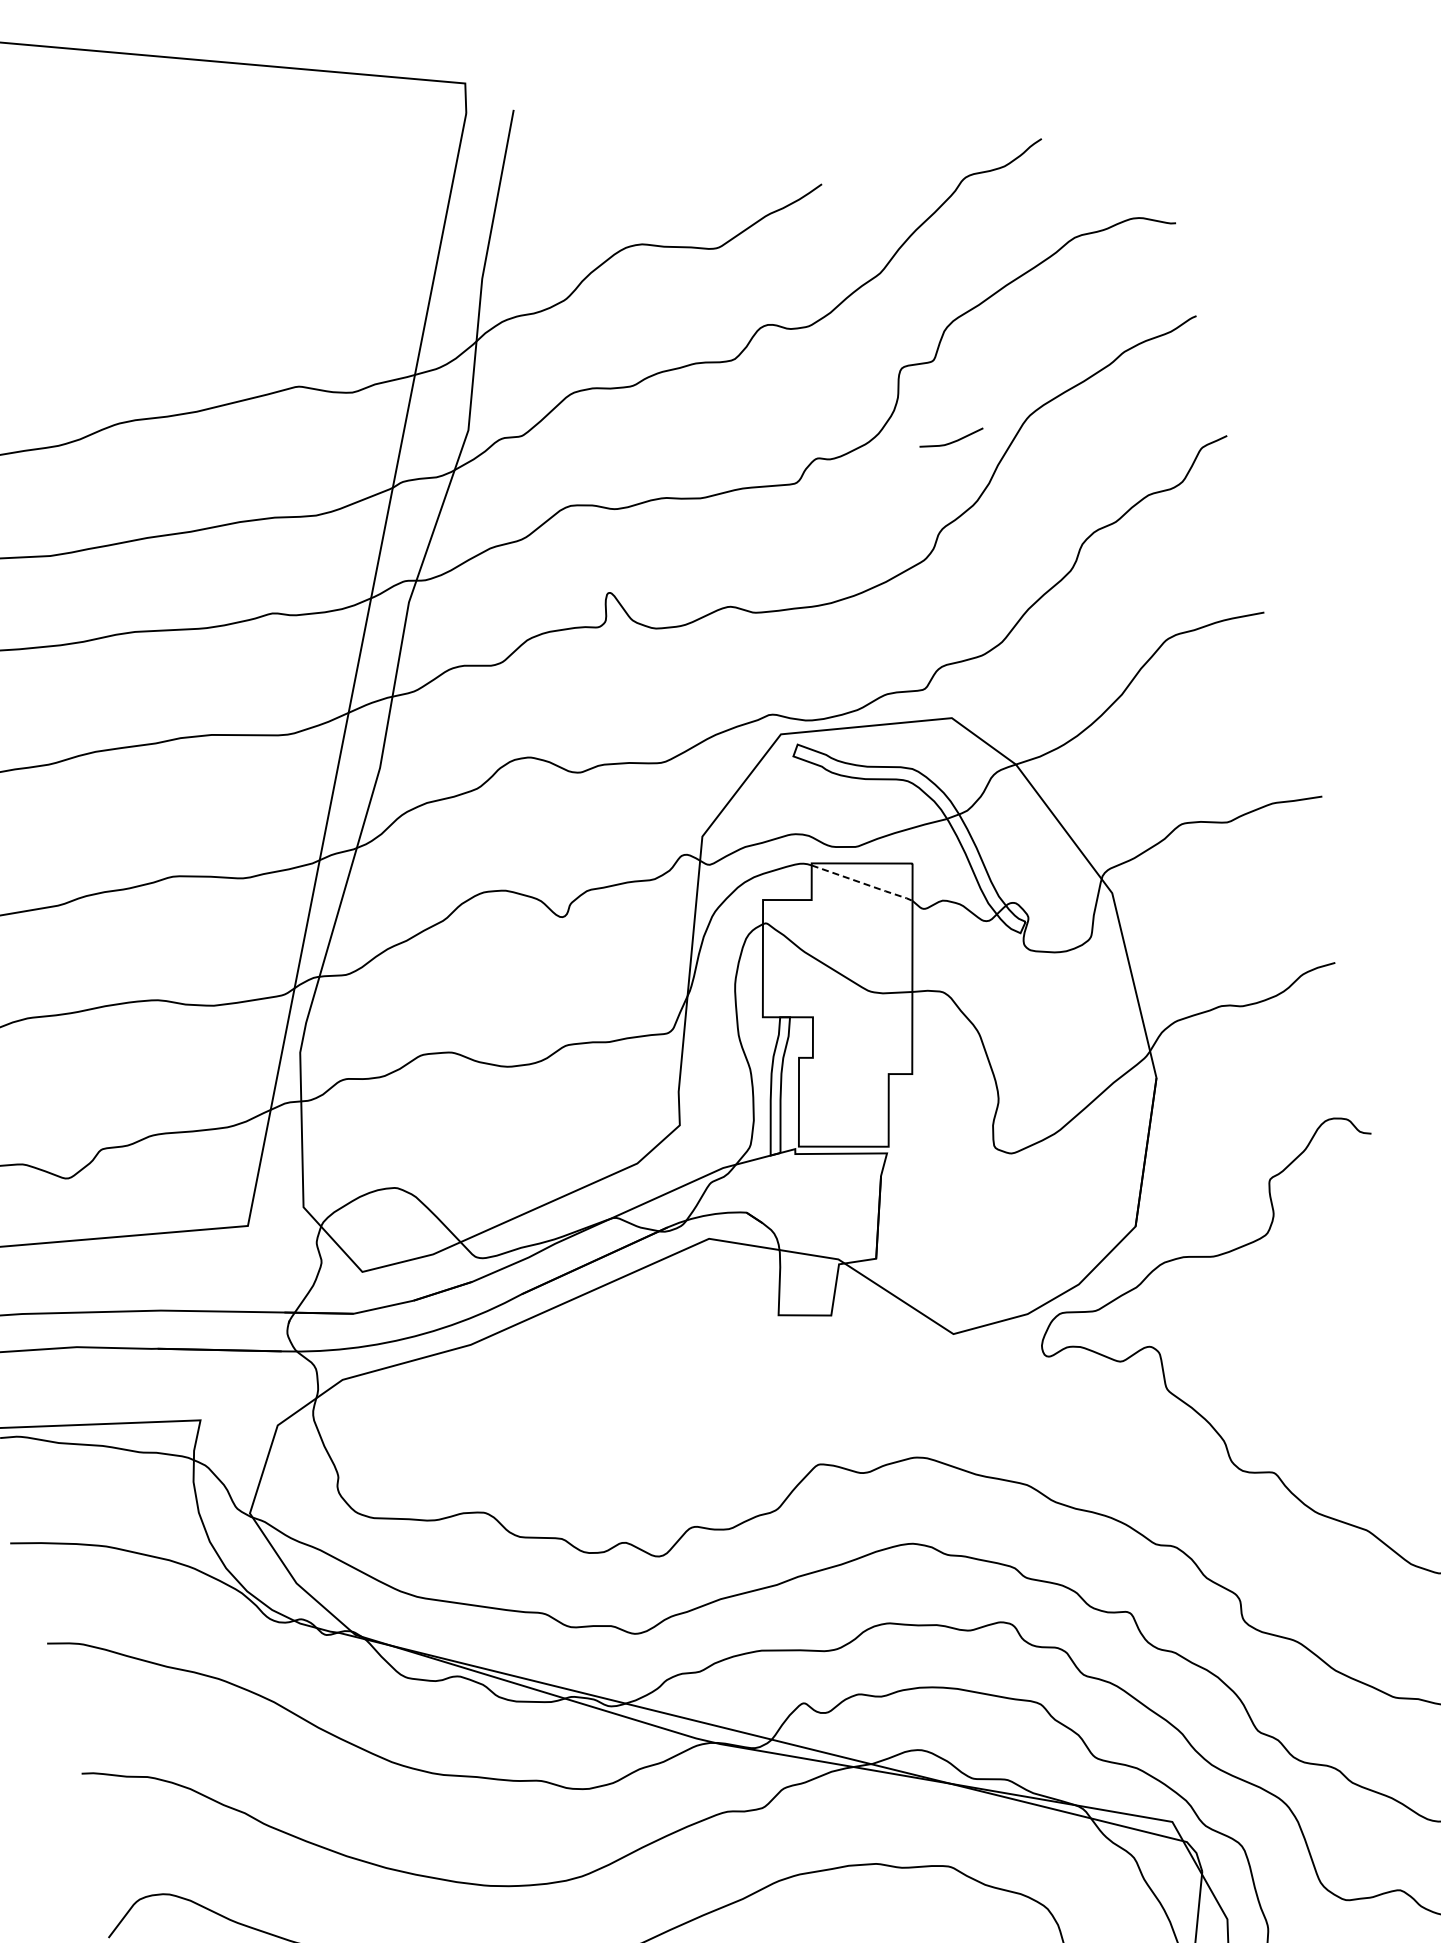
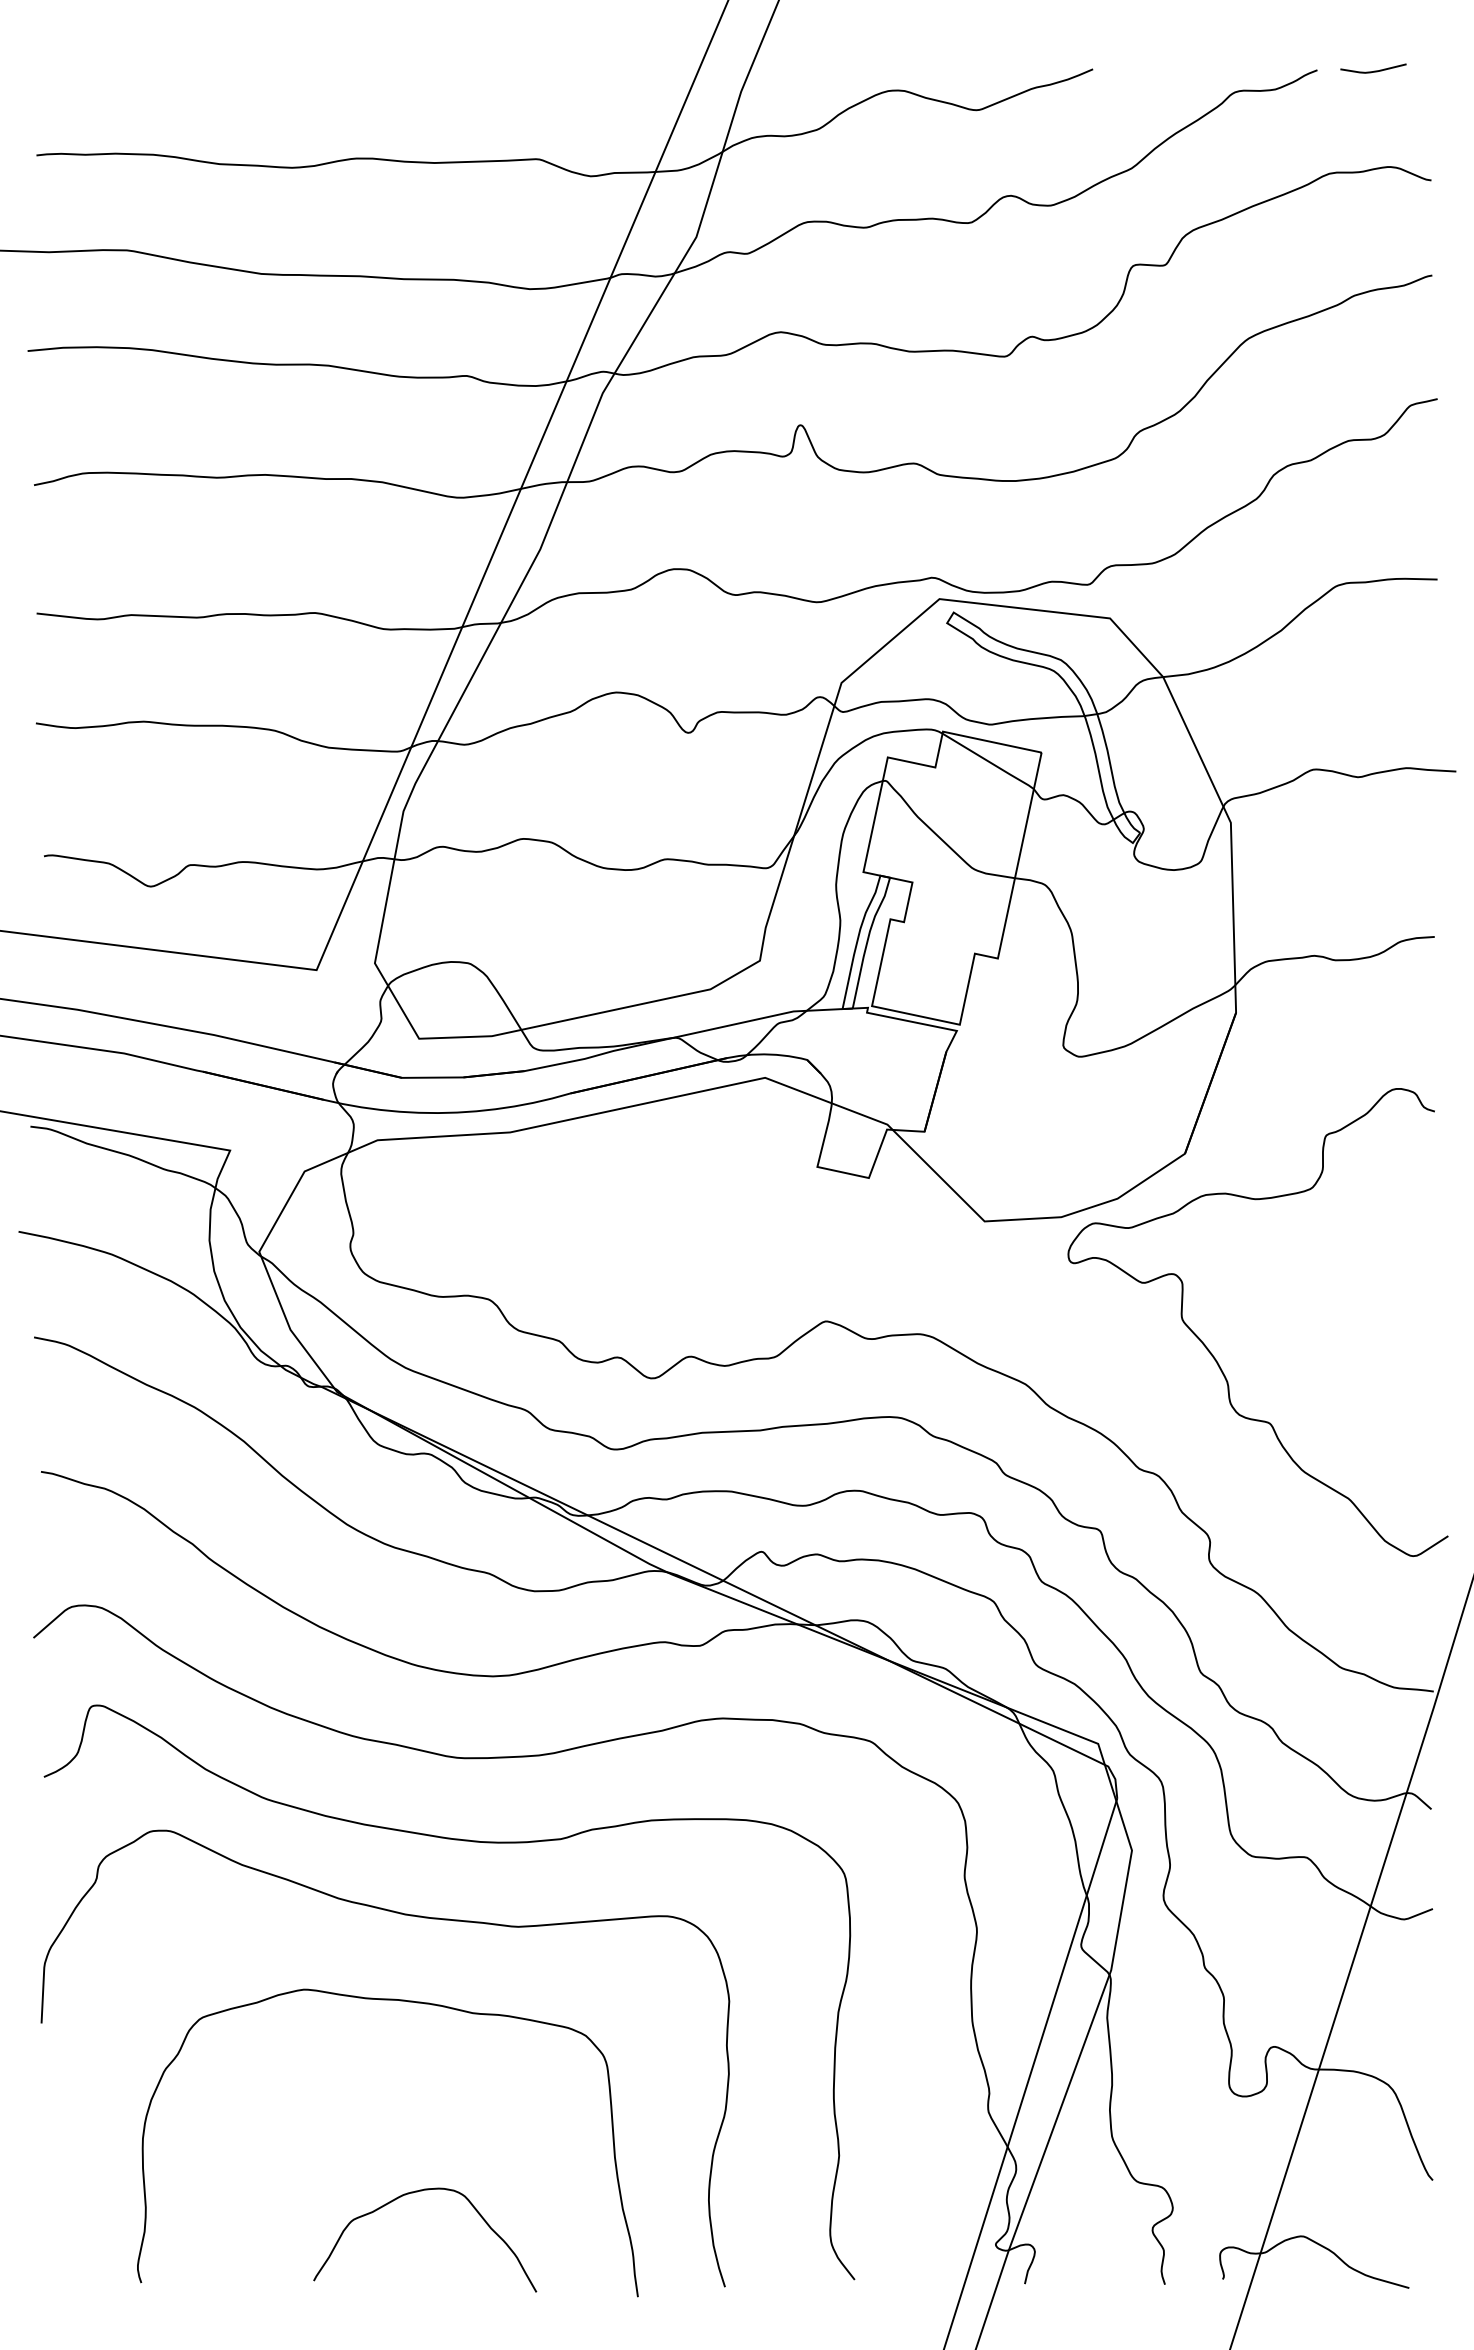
curve: (953, 440) -> (1374, 70), moved
line: (864, 883) -> (990, 762), dashed -> solid

